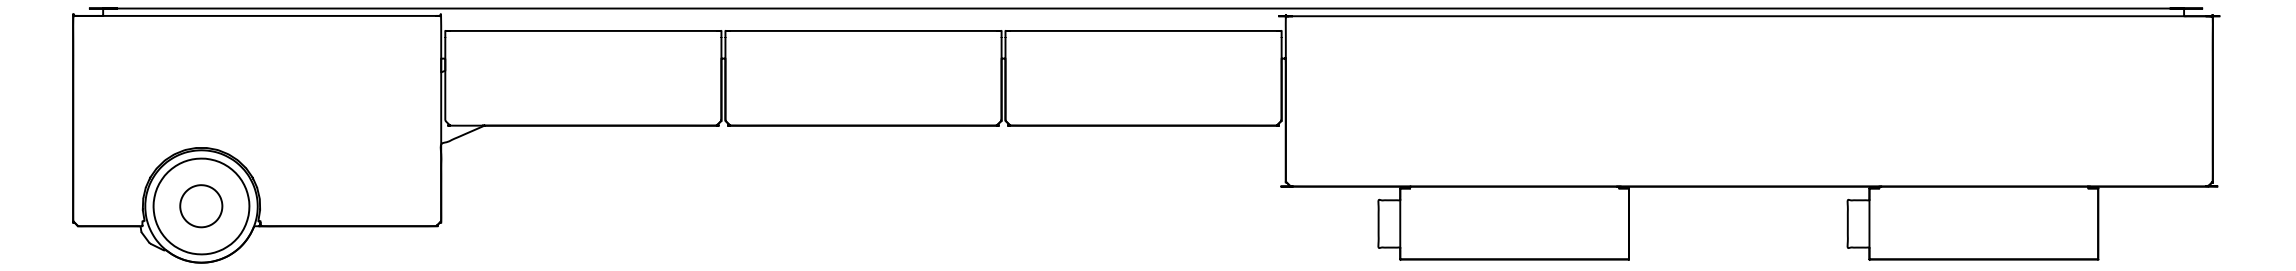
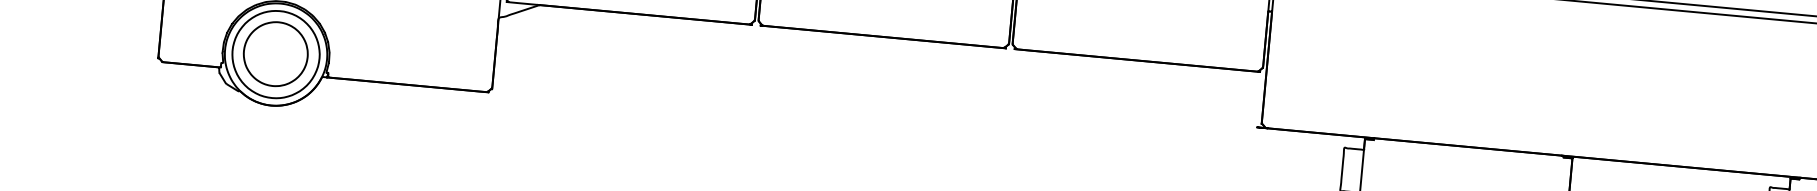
part: (201, 206) -> (276, 54), size x1.67

